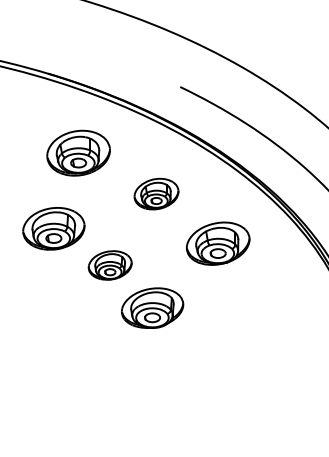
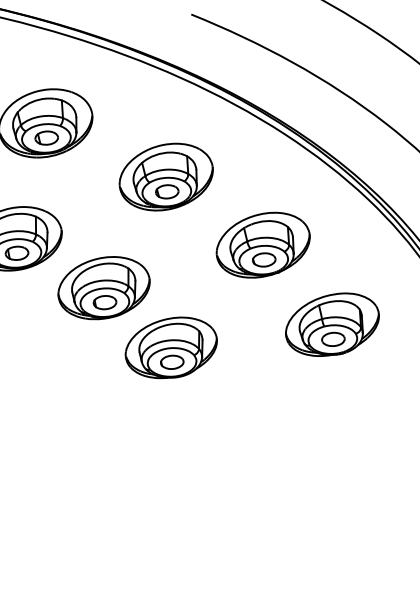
part: (156, 193) -> (166, 176), size x1.43
part: (109, 265) -> (102, 288), size x1.43
part: (260, 299) -> (331, 324), added

